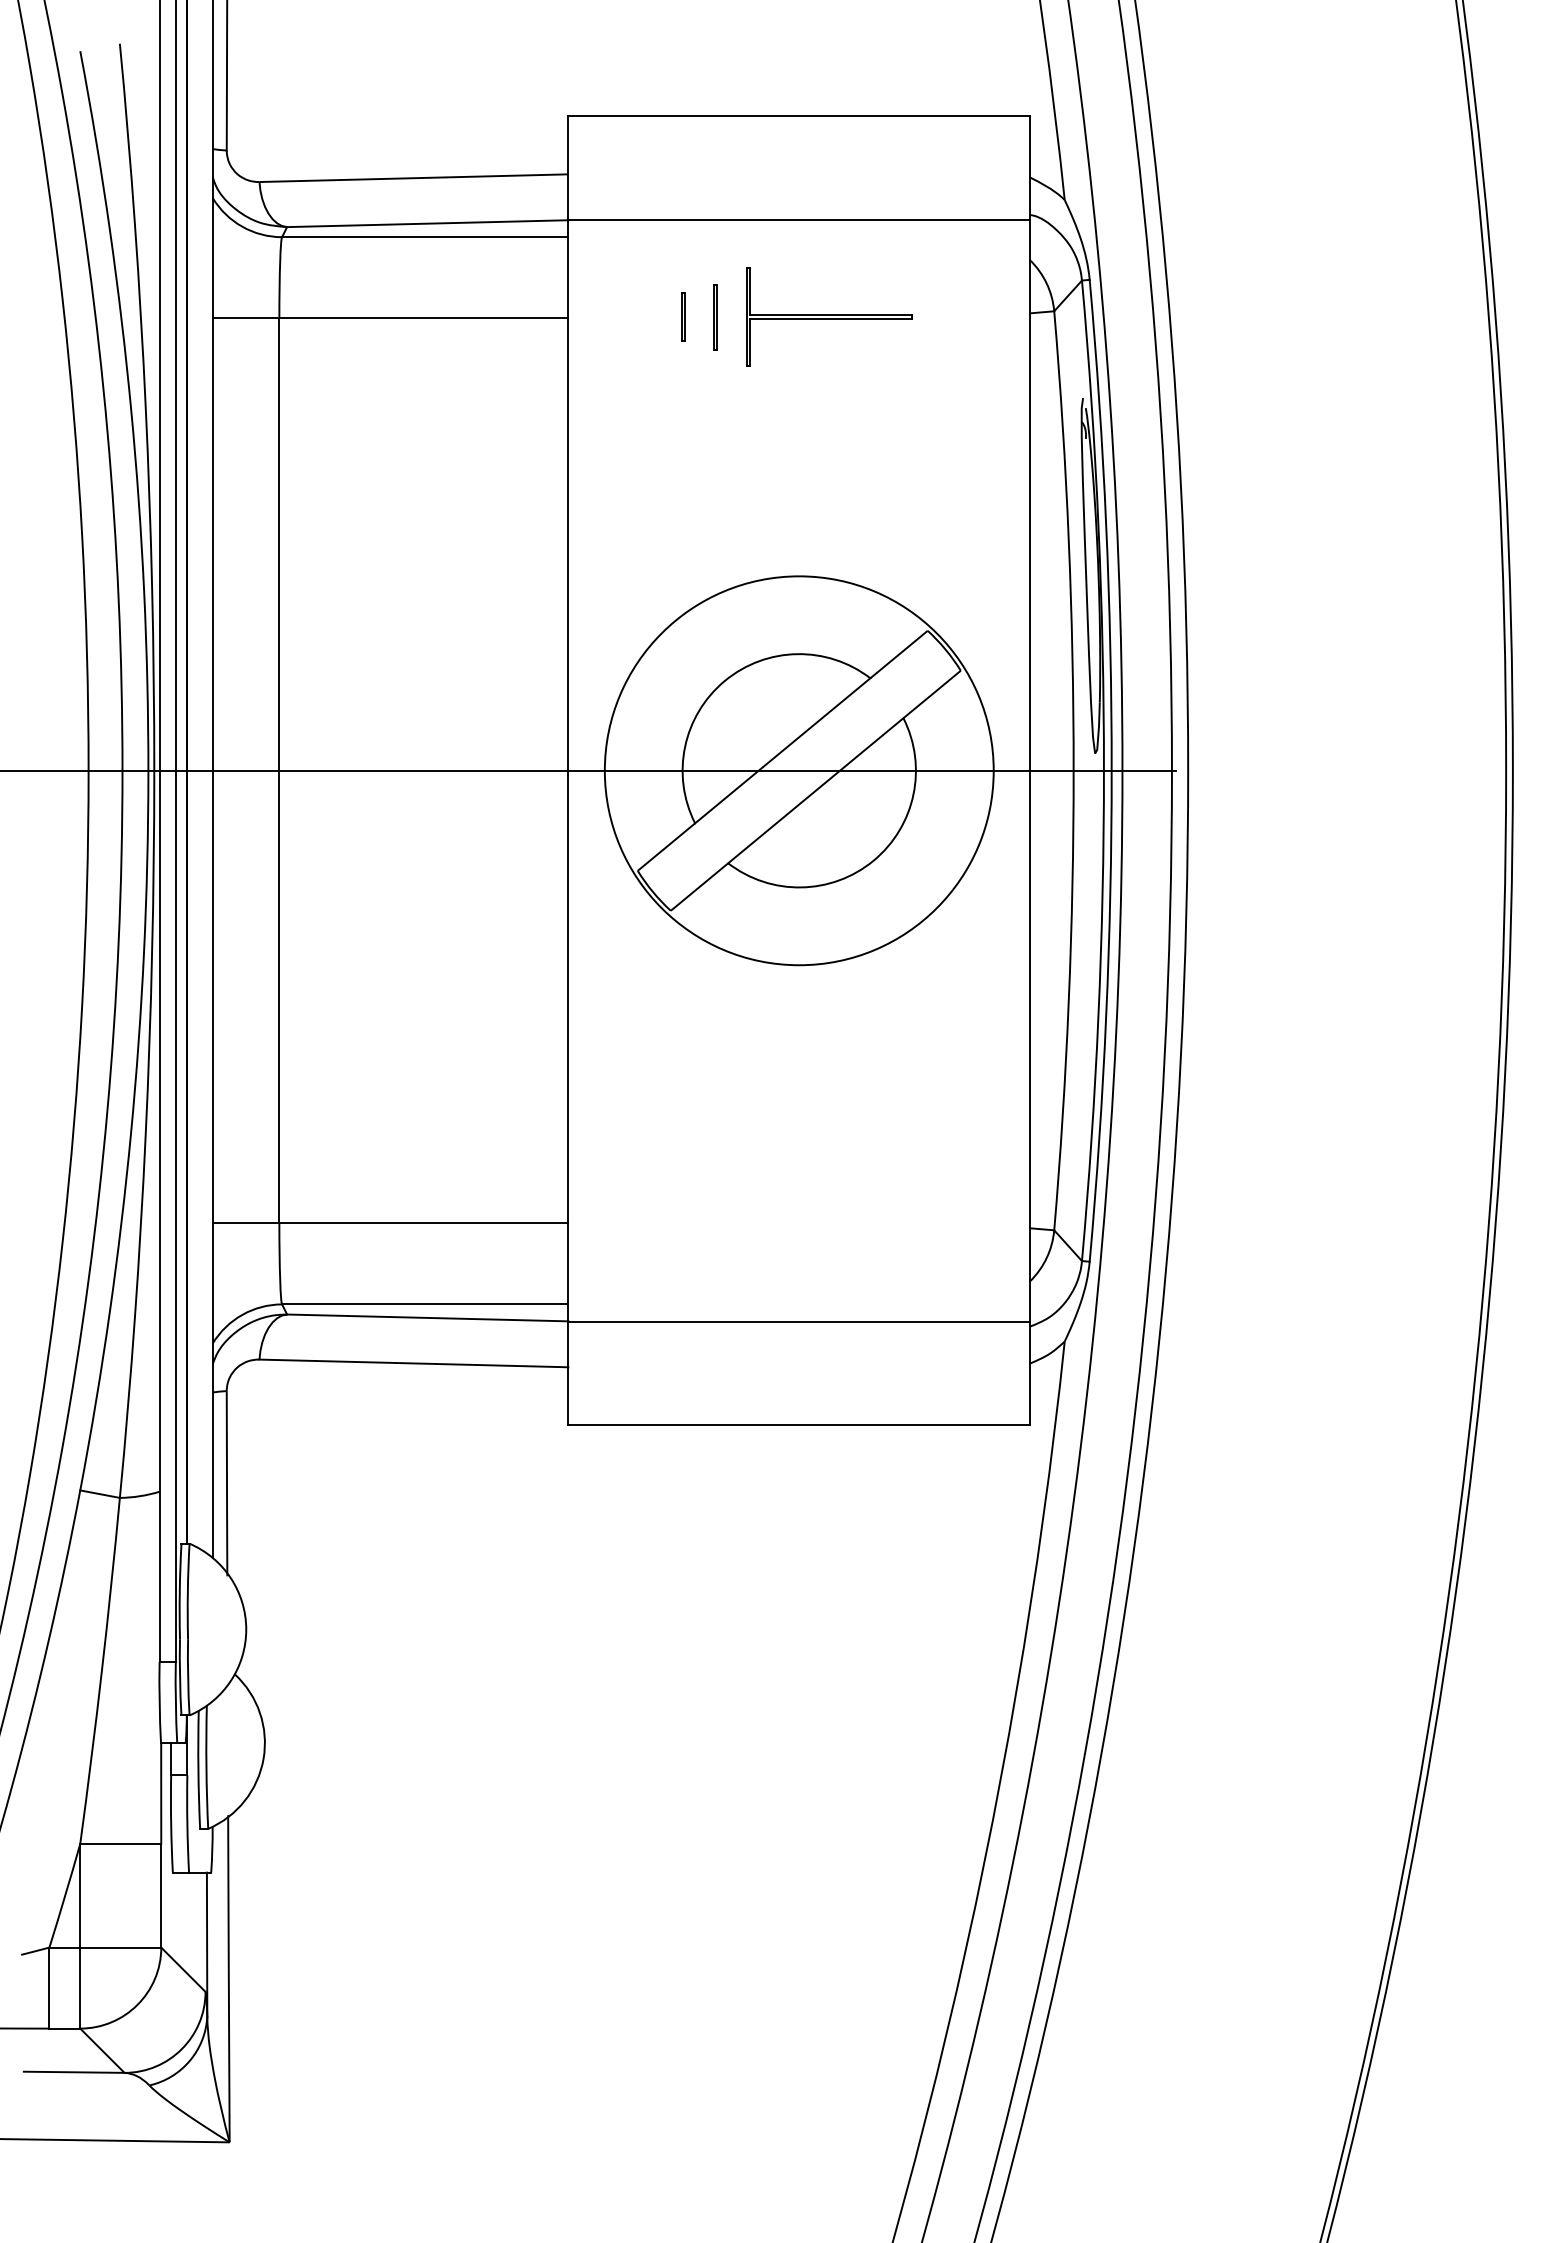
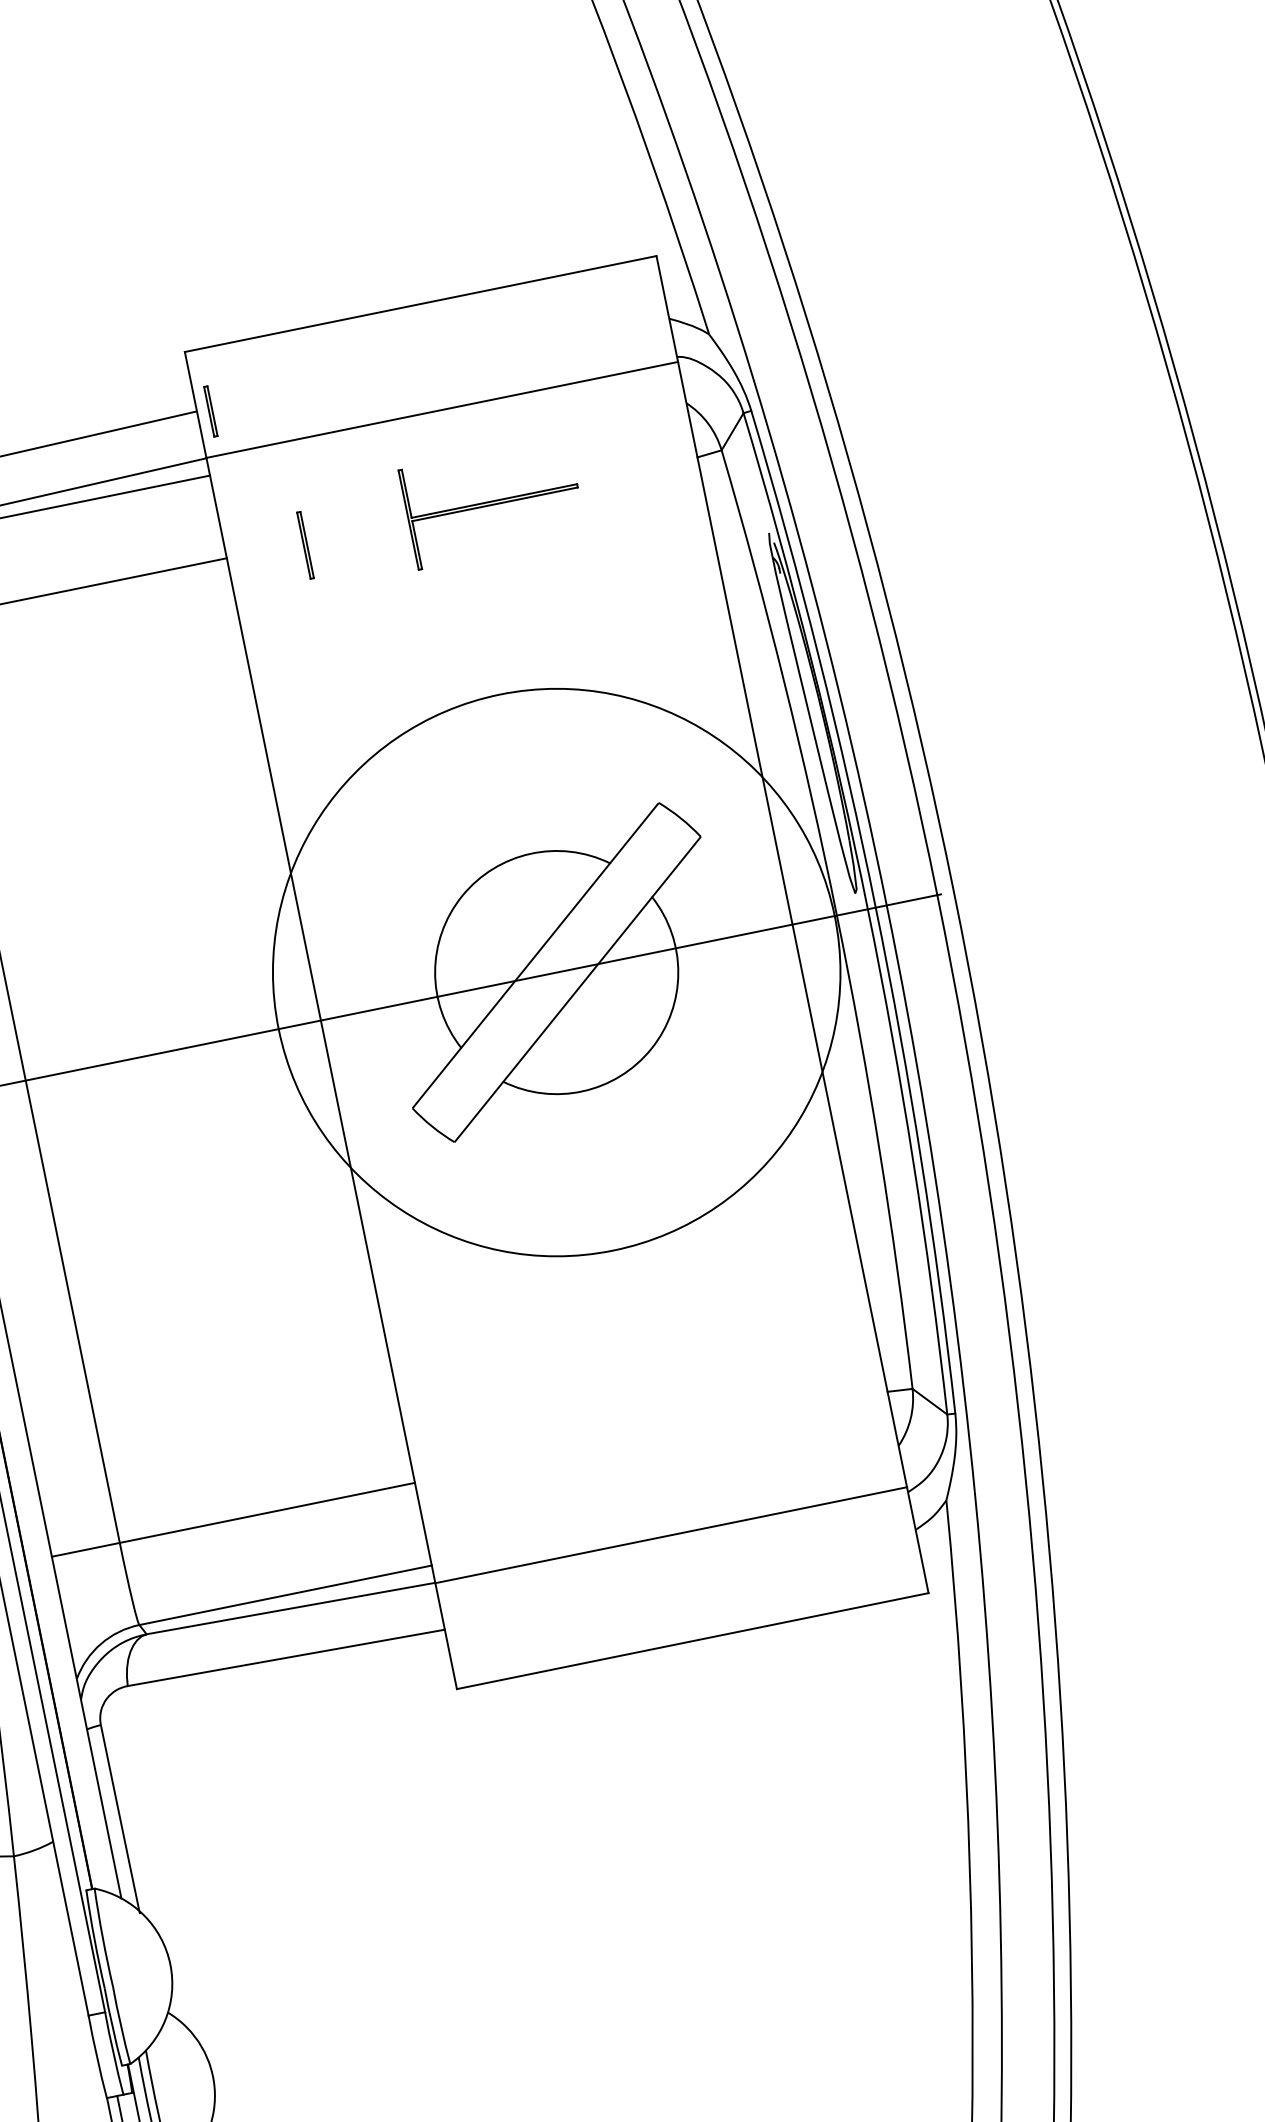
line: (682, 316) -> (209, 411), moved
line: (714, 317) -> (304, 546), moved
circle: (798, 770) -> (555, 972), size x1.4

